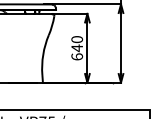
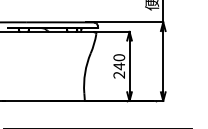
text: (77, 56) -> (119, 74), 640 -> 240

